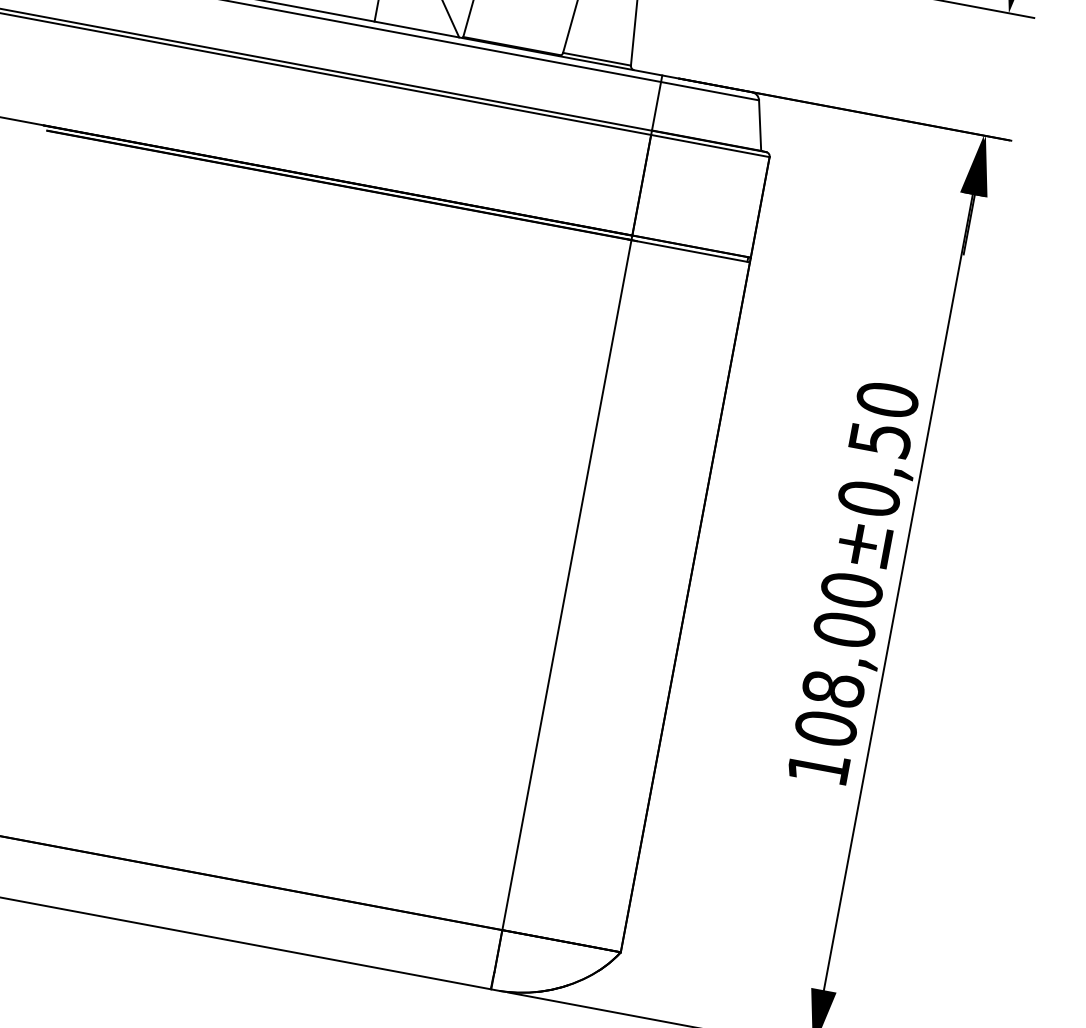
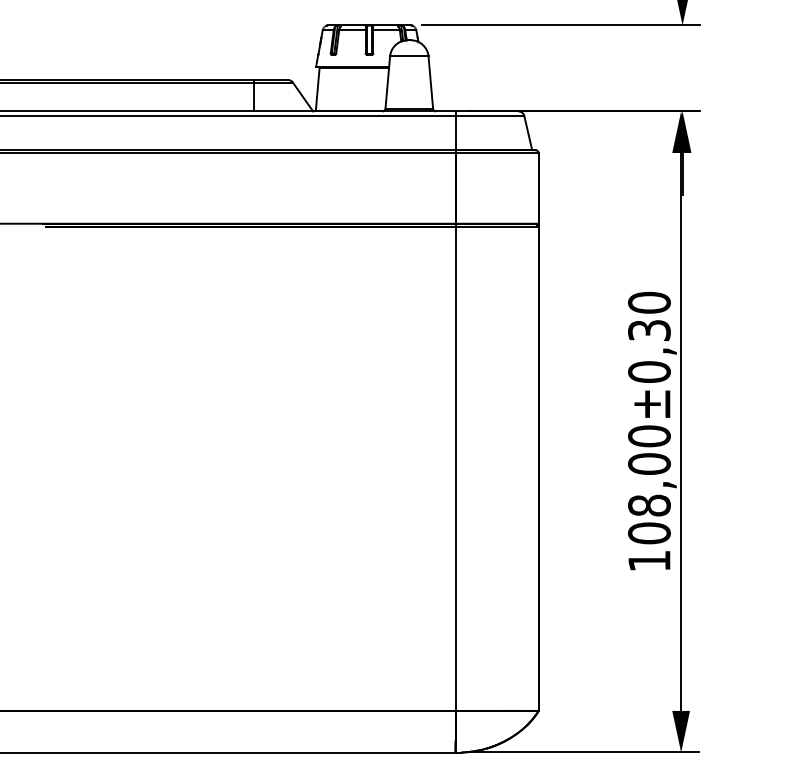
text: (880, 439) -> (649, 330), 108,00±0,50 -> 108,00±0,30

